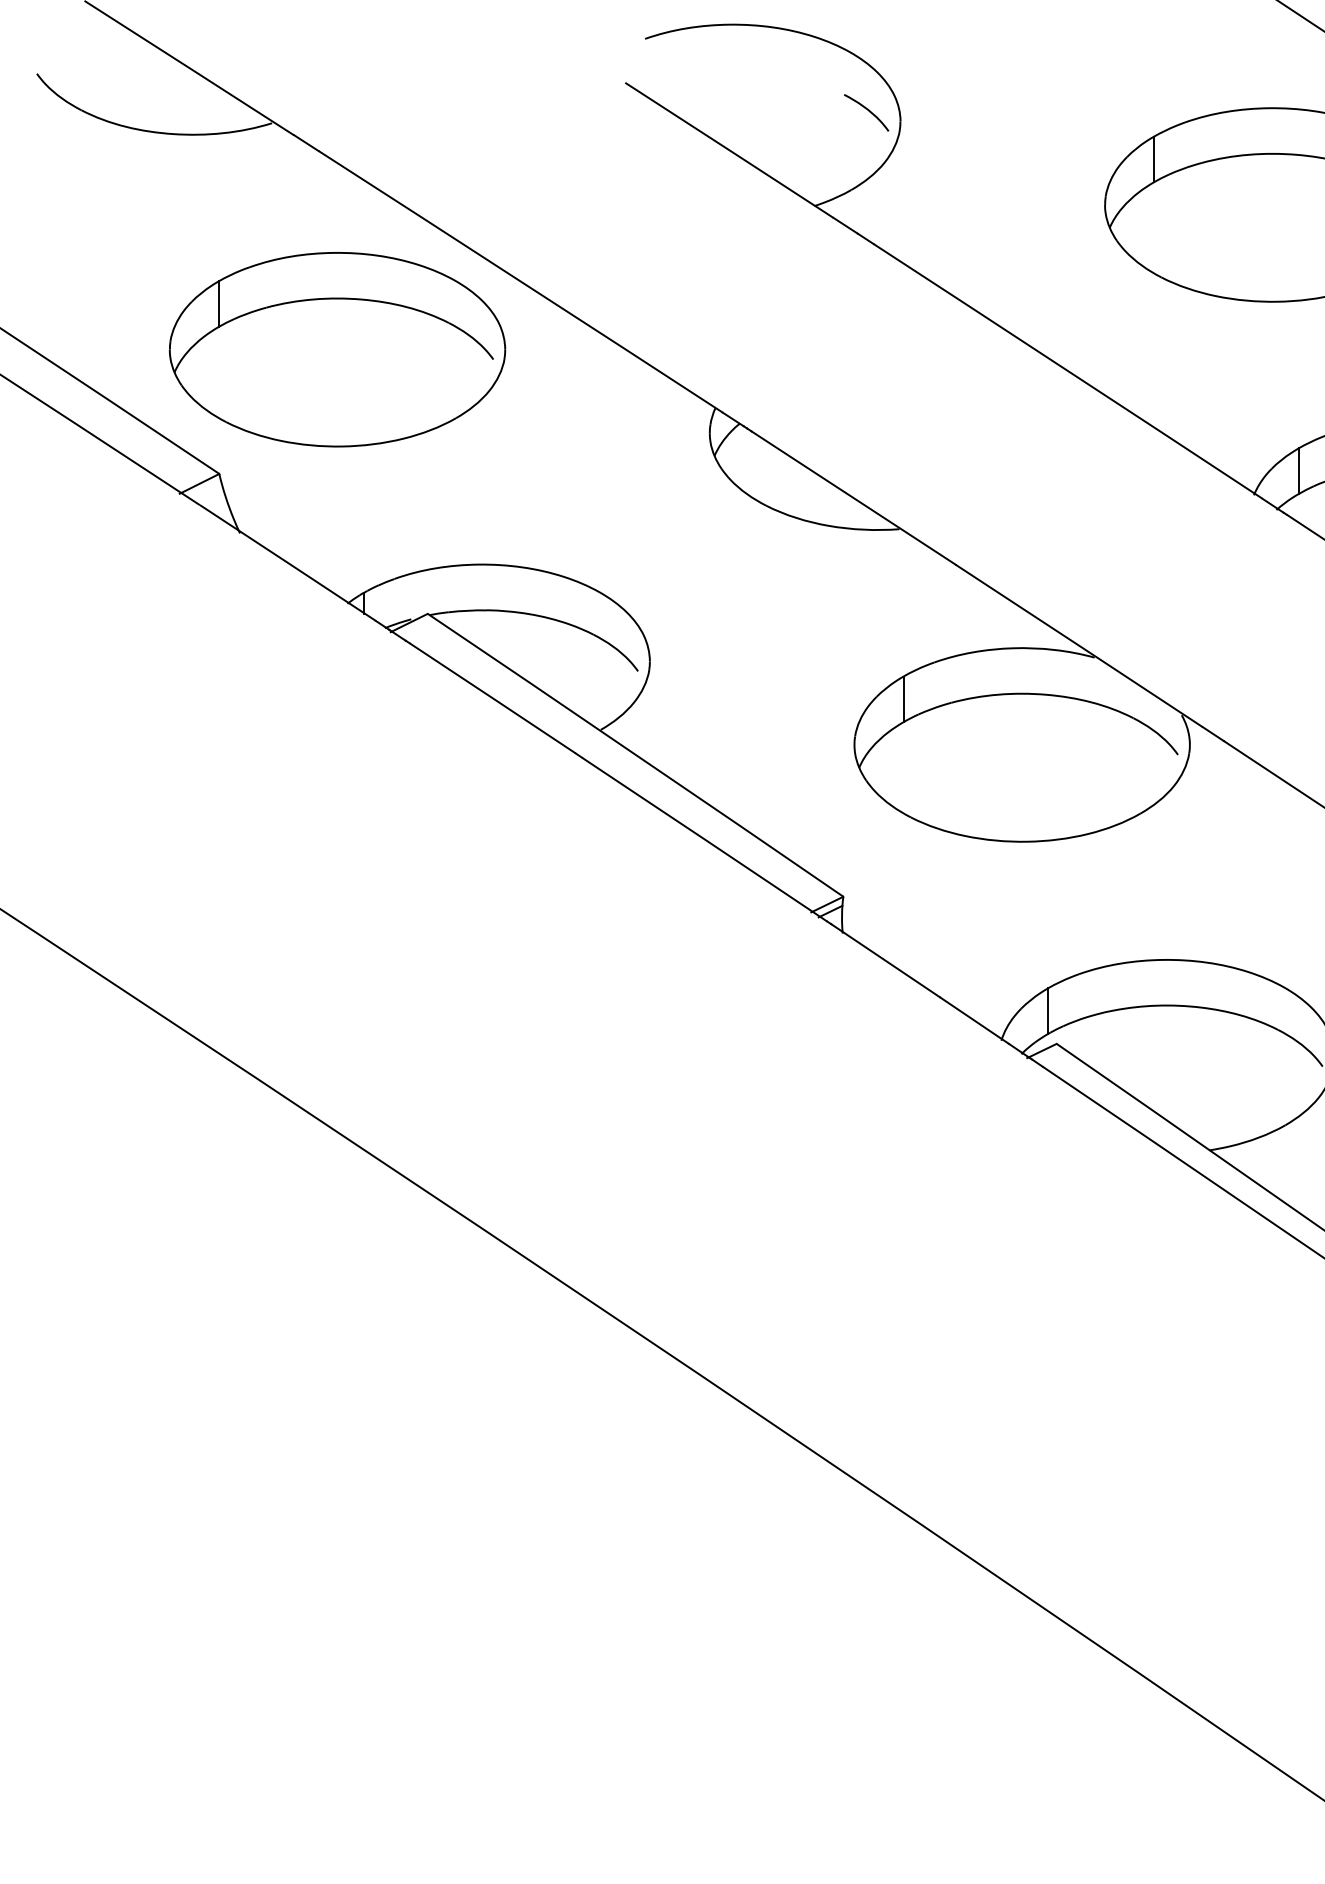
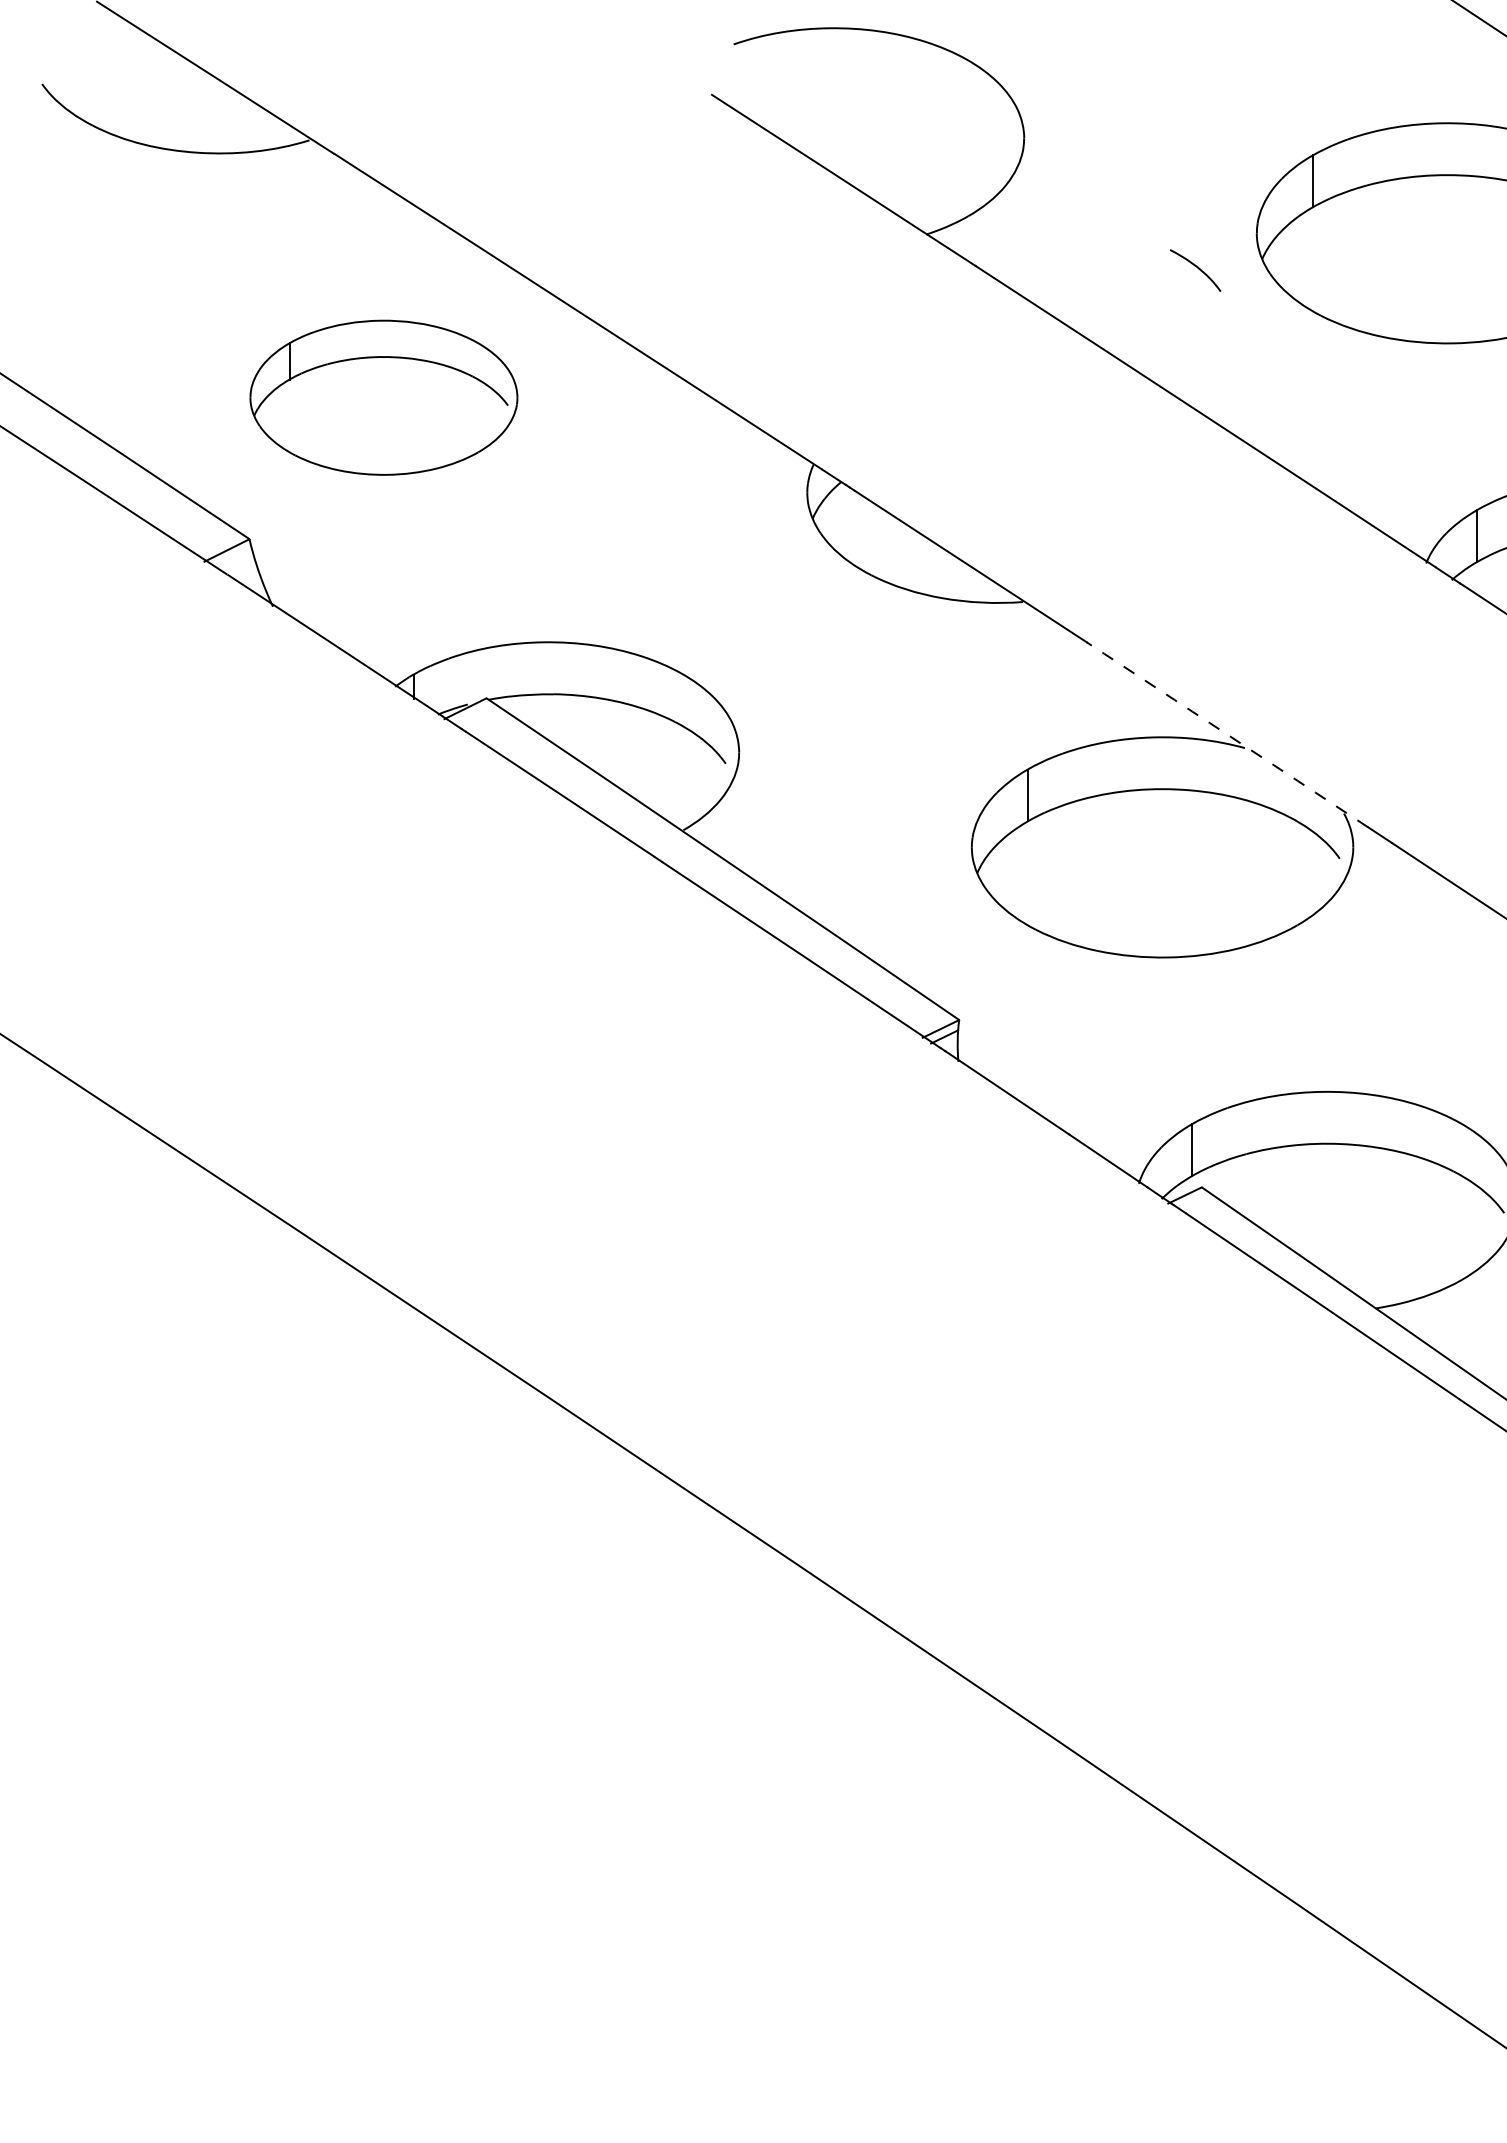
curve: (868, 111) -> (1197, 268), moved
part: (337, 349) -> (383, 397), size x0.7
arc: (1079, 645) -> (1227, 734), solid -> dashed

